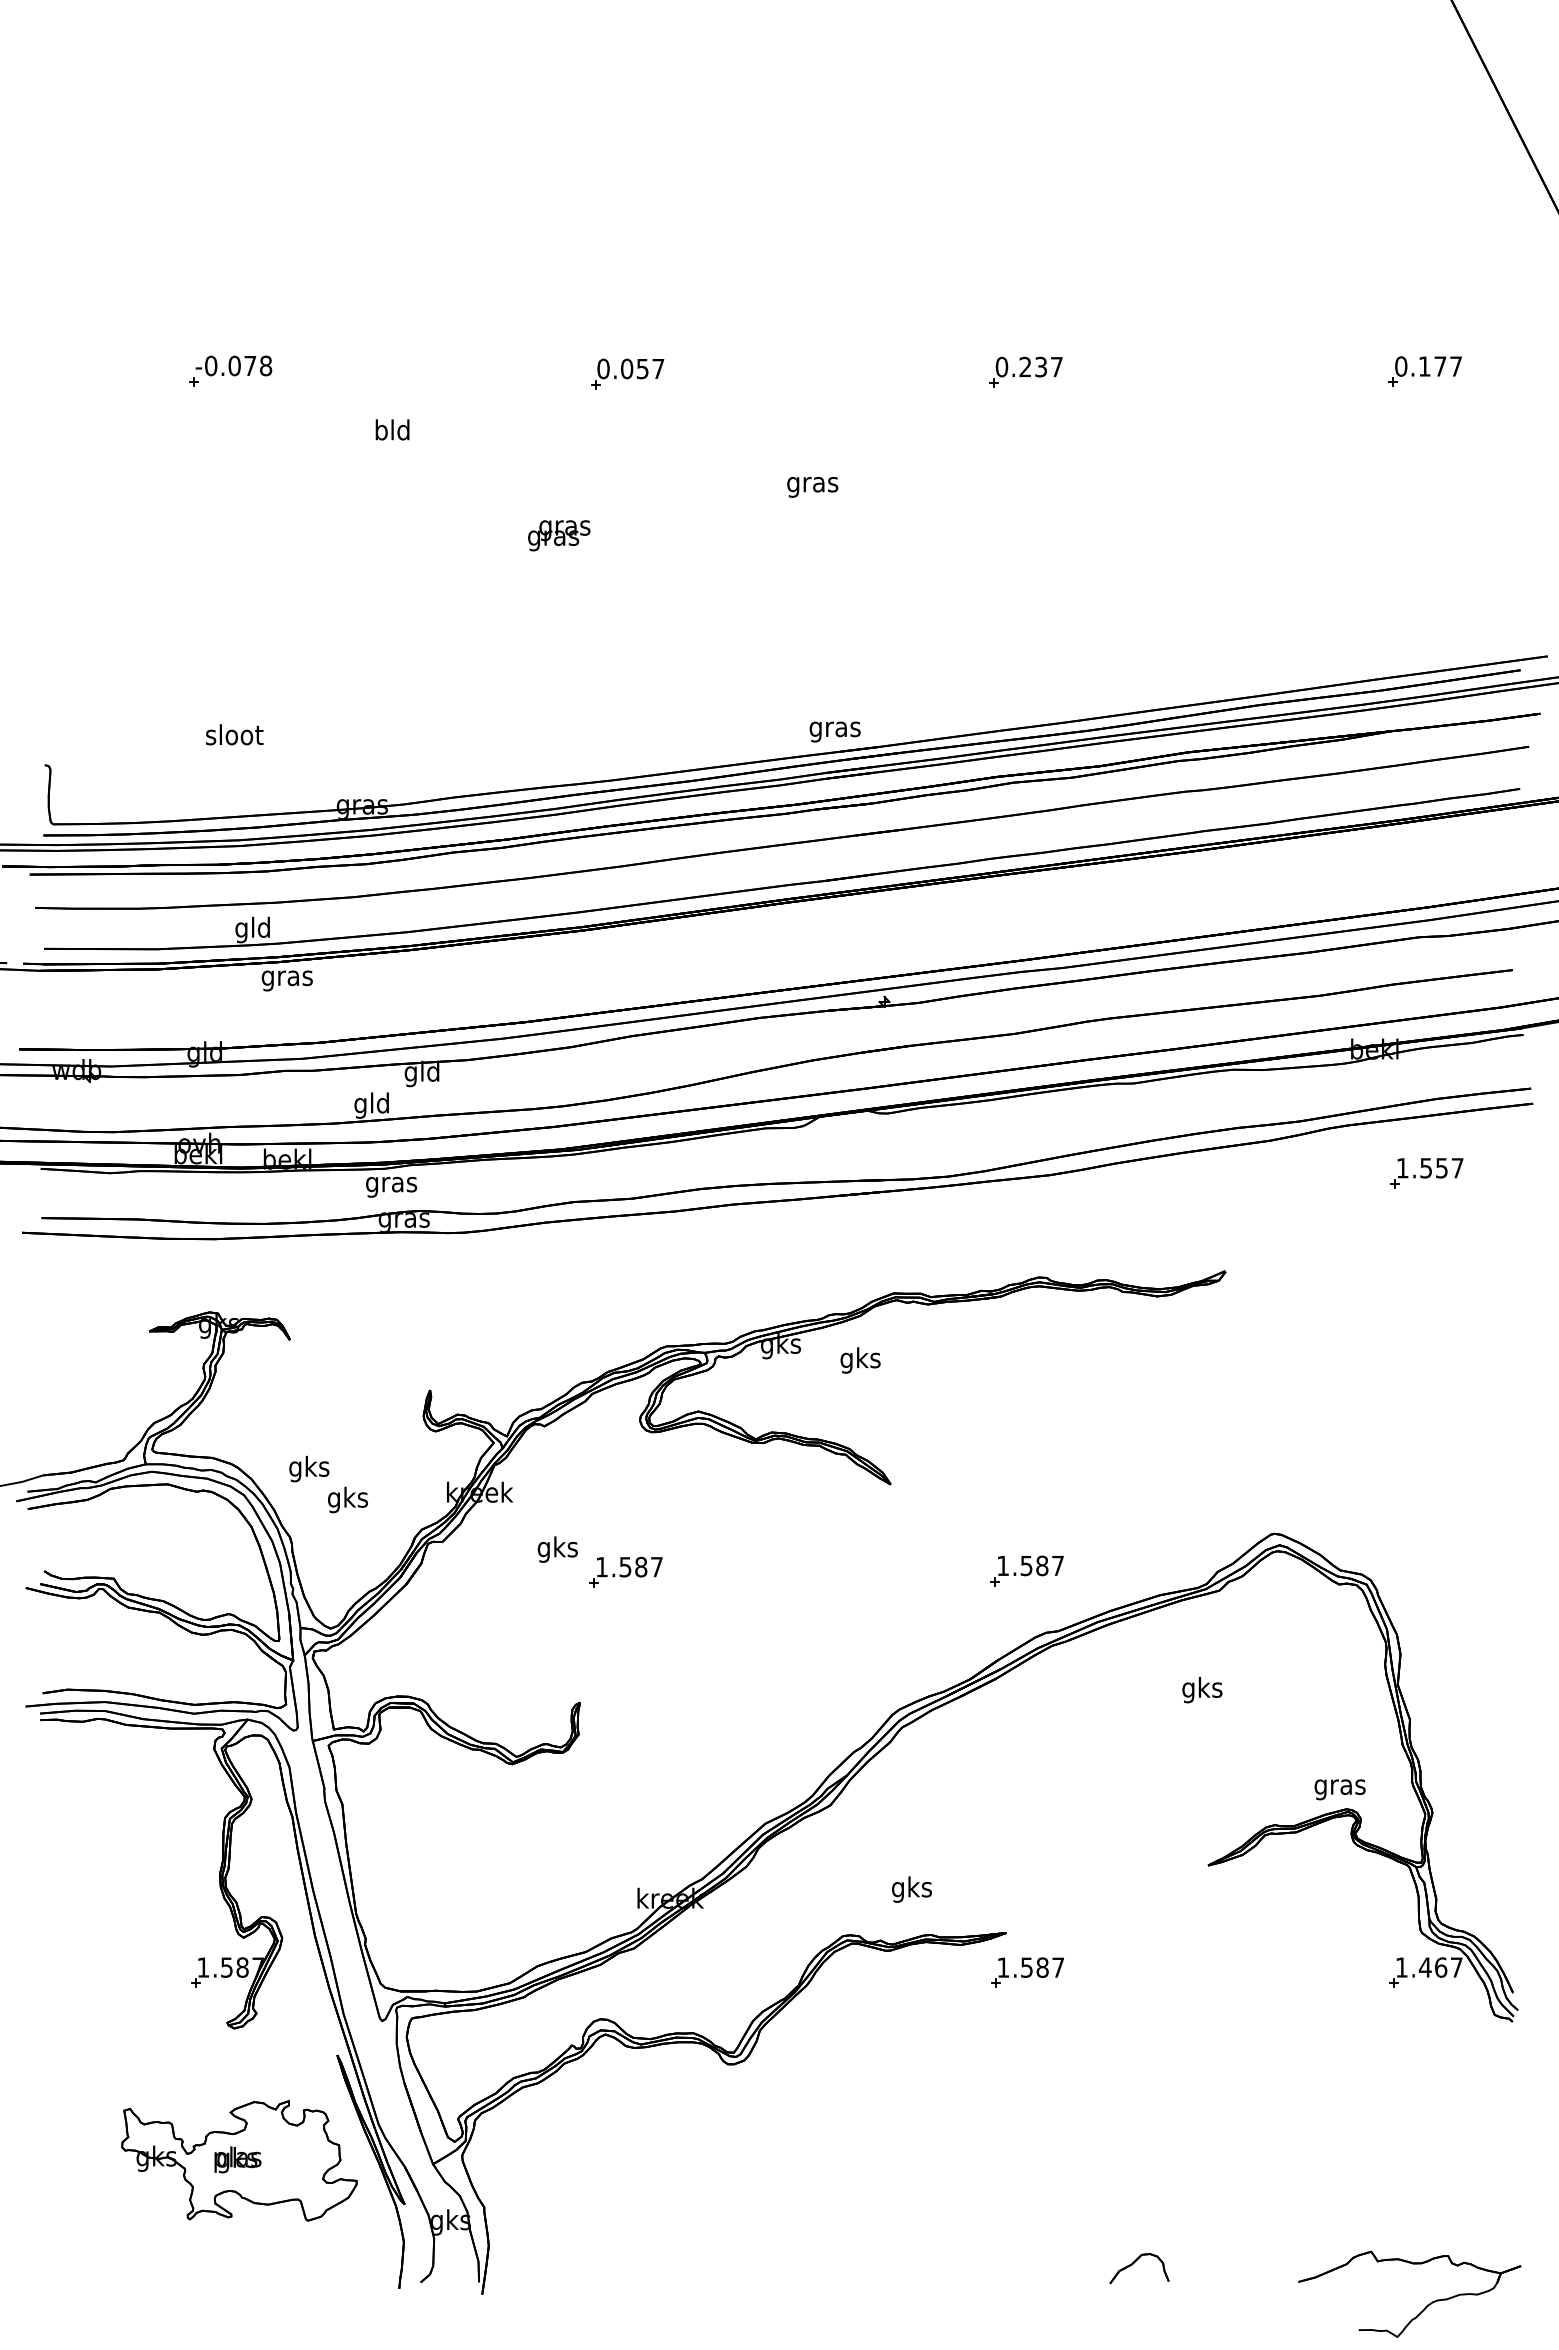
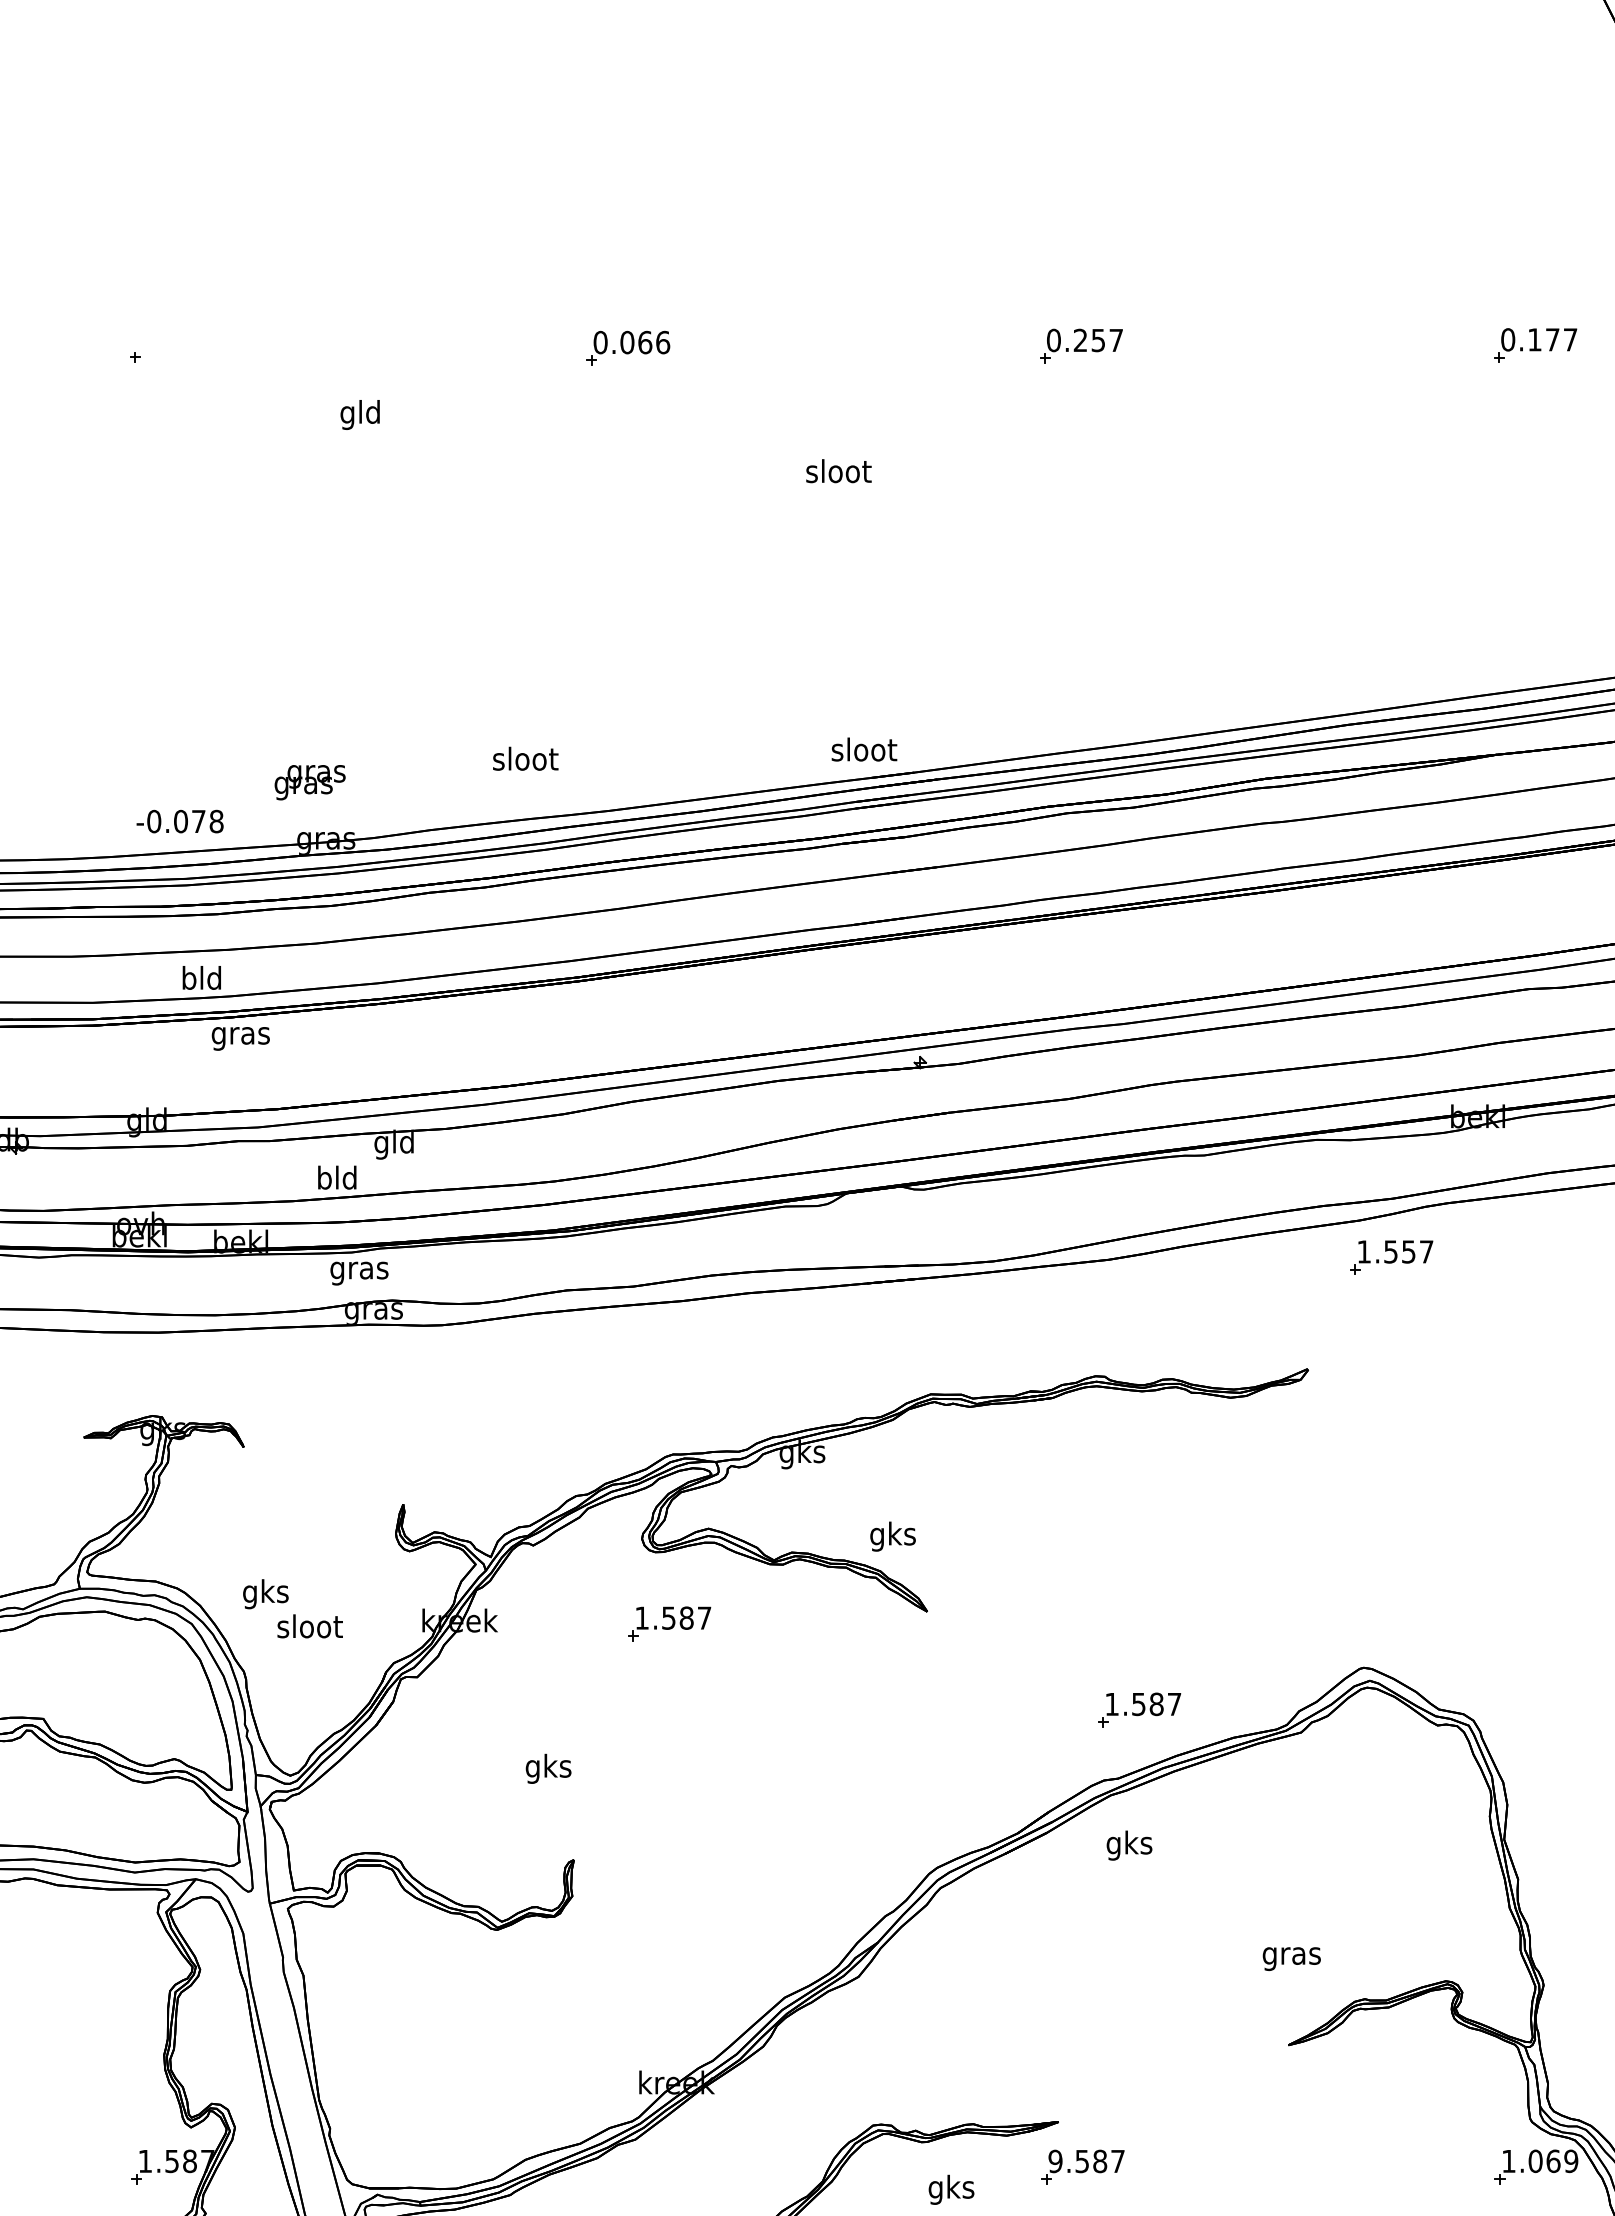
text: (233, 365) -> (179, 821), moved
text: (1040, 366) -> (1097, 339), 0.237 -> 0.257
text: (650, 368) -> (654, 342), 0.057 -> 0.066
text: (381, 432) -> (348, 414), bld -> gld
text: (812, 484) -> (838, 474), gras -> sloot
text: (559, 535) -> (310, 782), moved
text: (835, 729) -> (864, 752), gras -> sloot
text: (234, 734) -> (525, 758), moved
text: (241, 929) -> (188, 980), gld -> bld
text: (360, 1105) -> (324, 1180), gld -> bld
part: (1426, 1173) -> (1391, 1257), moved
text: (860, 1360) -> (892, 1536), moved
text: (348, 1499) -> (310, 1628), gks -> sloot
text: (557, 1549) -> (548, 1768), moved
part: (1026, 1570) -> (1138, 1709), moved
part: (625, 1571) -> (668, 1623), moved
text: (1202, 1689) -> (1129, 1844), moved
text: (1339, 1789) -> (1291, 1958), moved
text: (911, 1889) -> (950, 2189), moved
text: (1003, 1967) -> (1055, 2161), 1.587 -> 9.587
text: (1440, 1967) -> (1552, 2161), 1.467 -> 1.069

